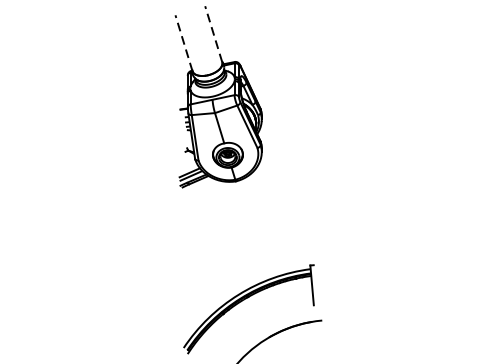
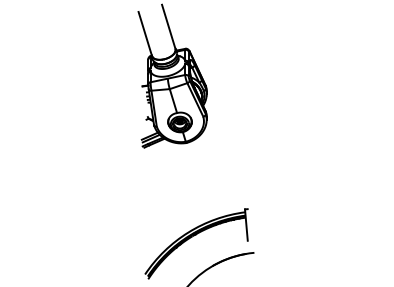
line: (213, 33) -> (168, 26), dashed -> solid
line: (184, 42) -> (145, 33), dashed -> solid

